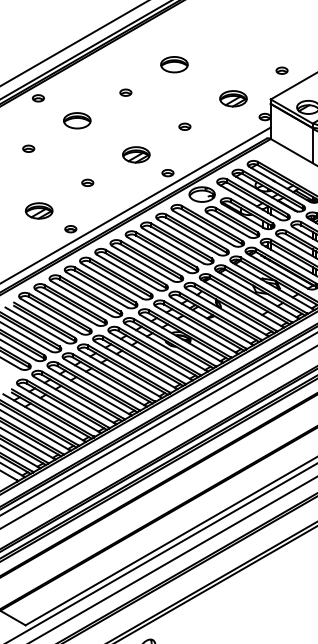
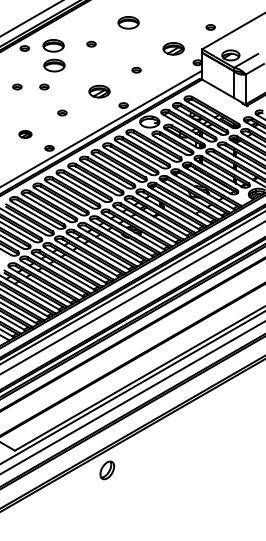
part: (76, 94) -> (53, 45), added
part: (64, 148) -> (44, 86), added
part: (39, 211) -> (25, 134), size x0.6

